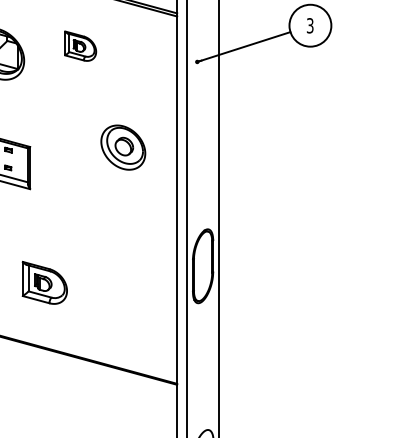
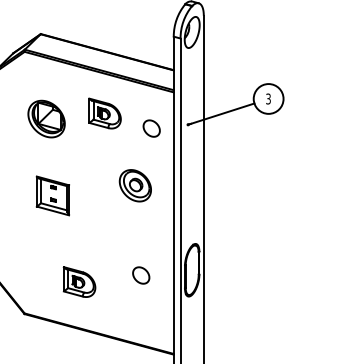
part: (79, 46) -> (104, 113), size x1.43
part: (145, 67) -> (151, 128), added
part: (131, 273) -> (141, 275), added

